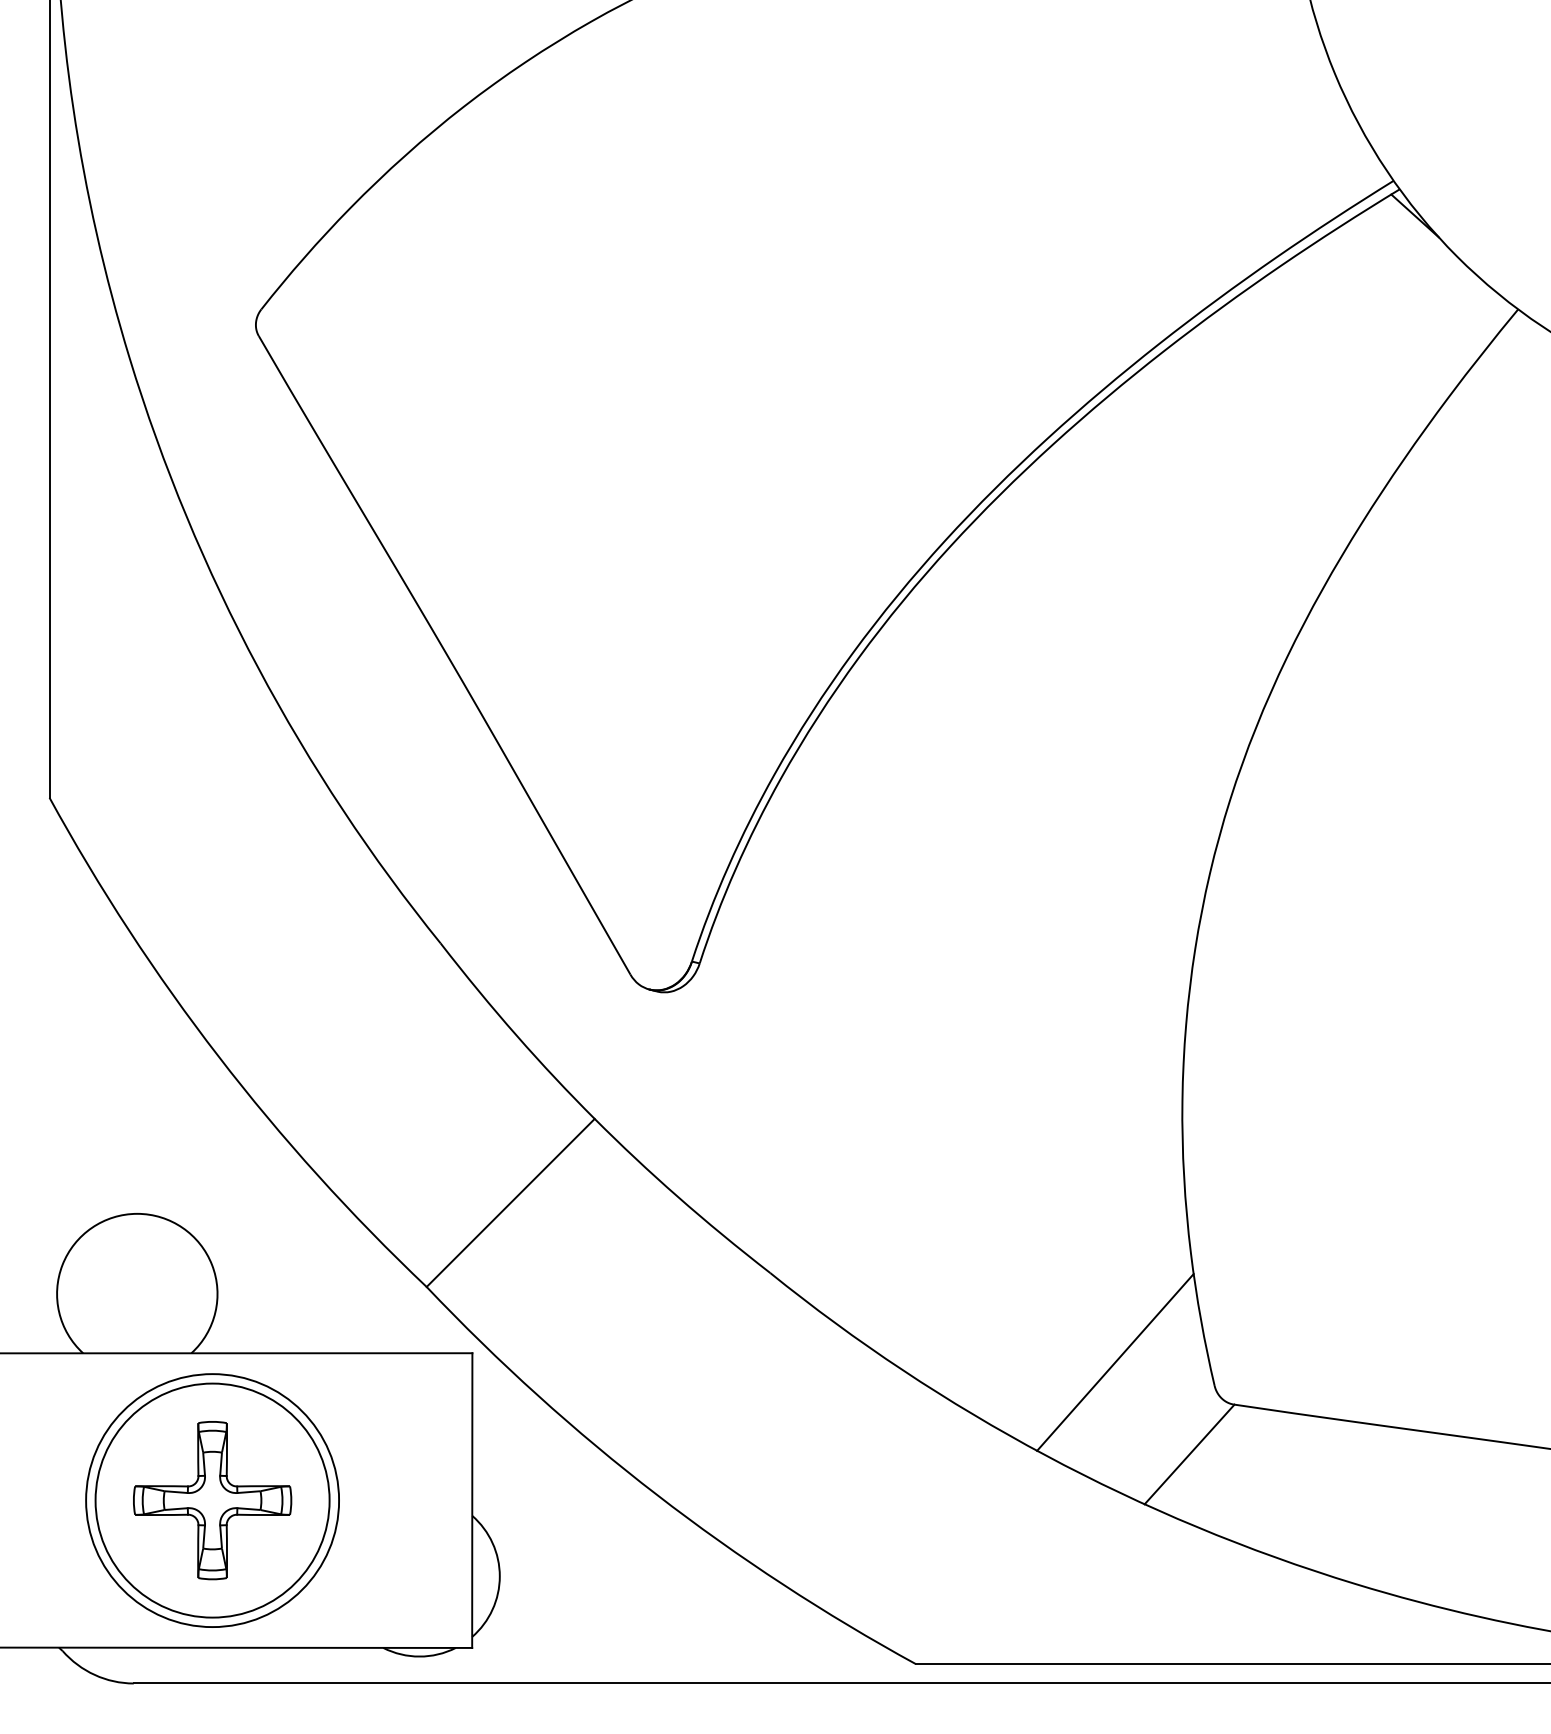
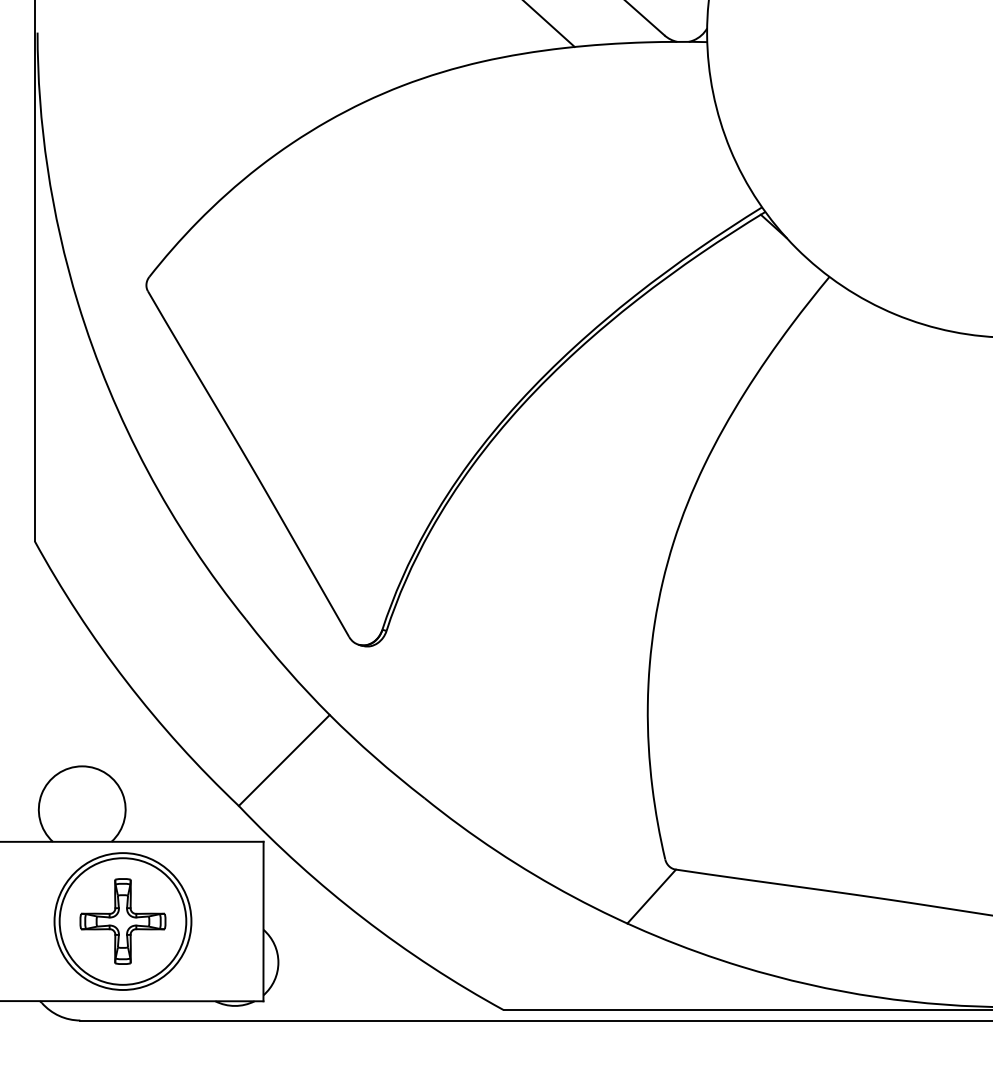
line: (1115, 1361) -> (611, 846), removed

